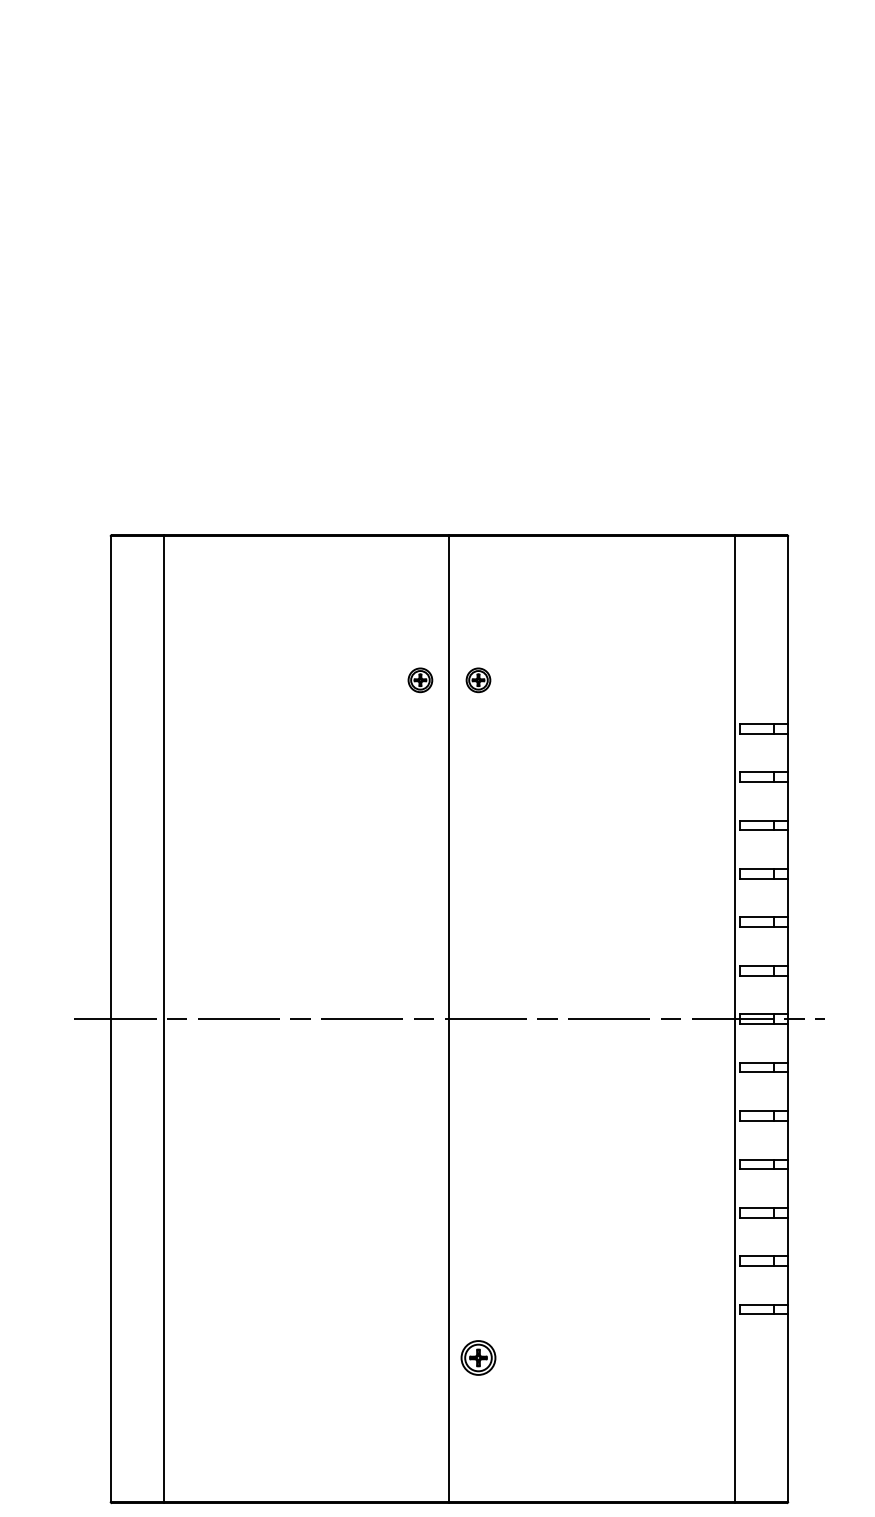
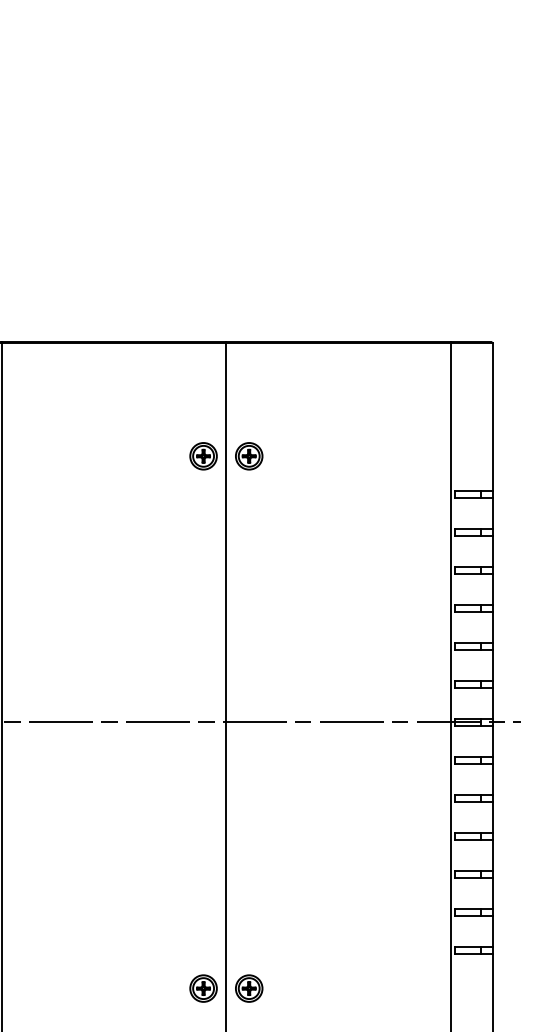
part: (420, 680) -> (203, 456), size x1.43
part: (478, 680) -> (249, 456), size x1.43
part: (420, 1357) -> (203, 988), added

